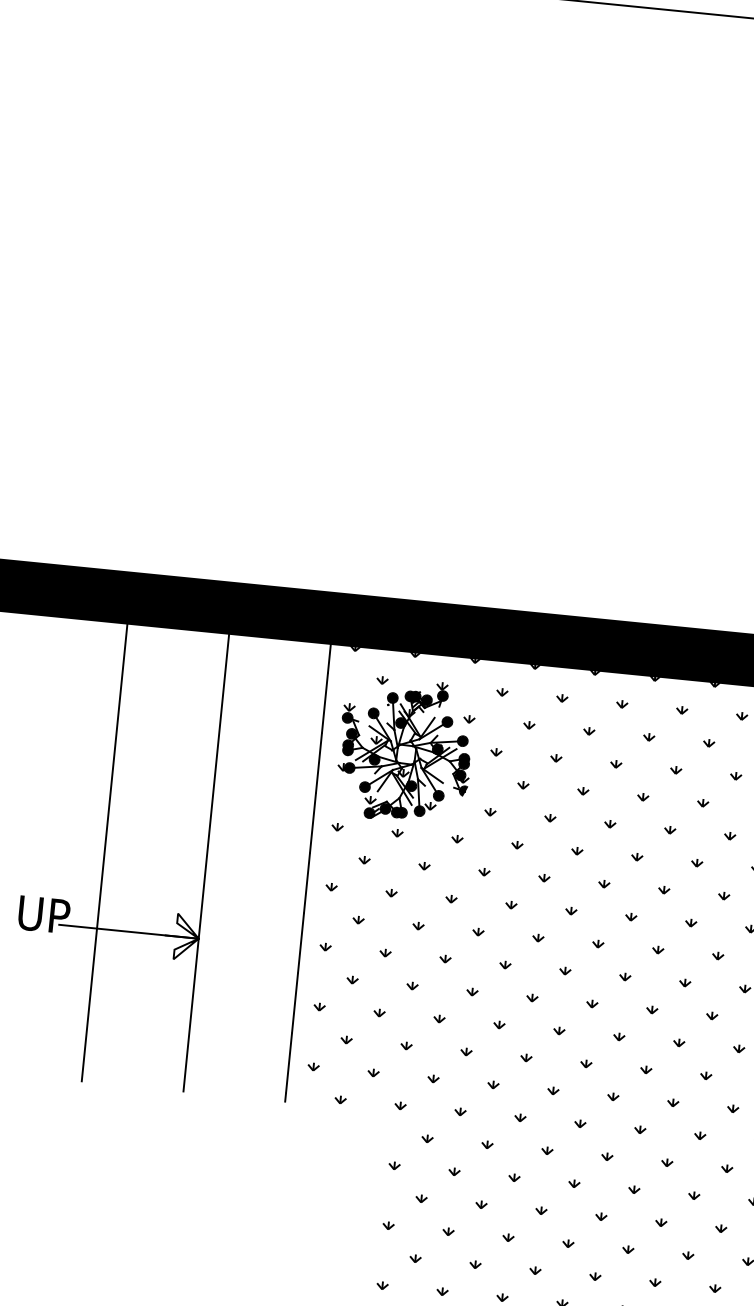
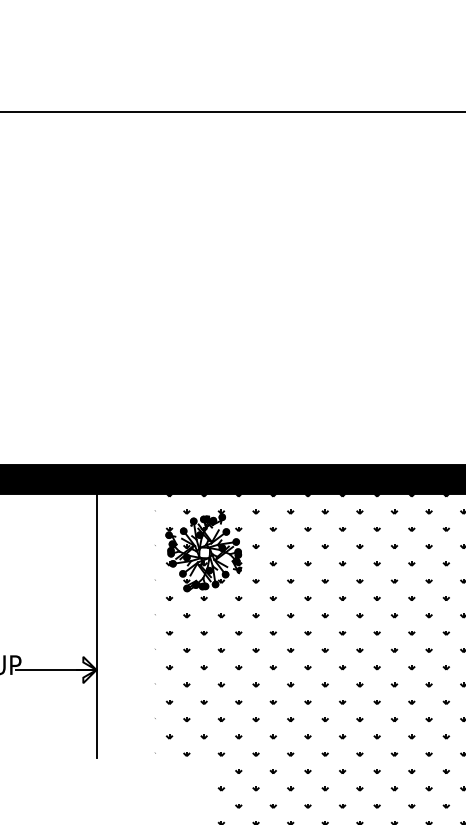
line: (104, 851) -> (37, 625), removed
line: (308, 871) -> (155, 625), removed

